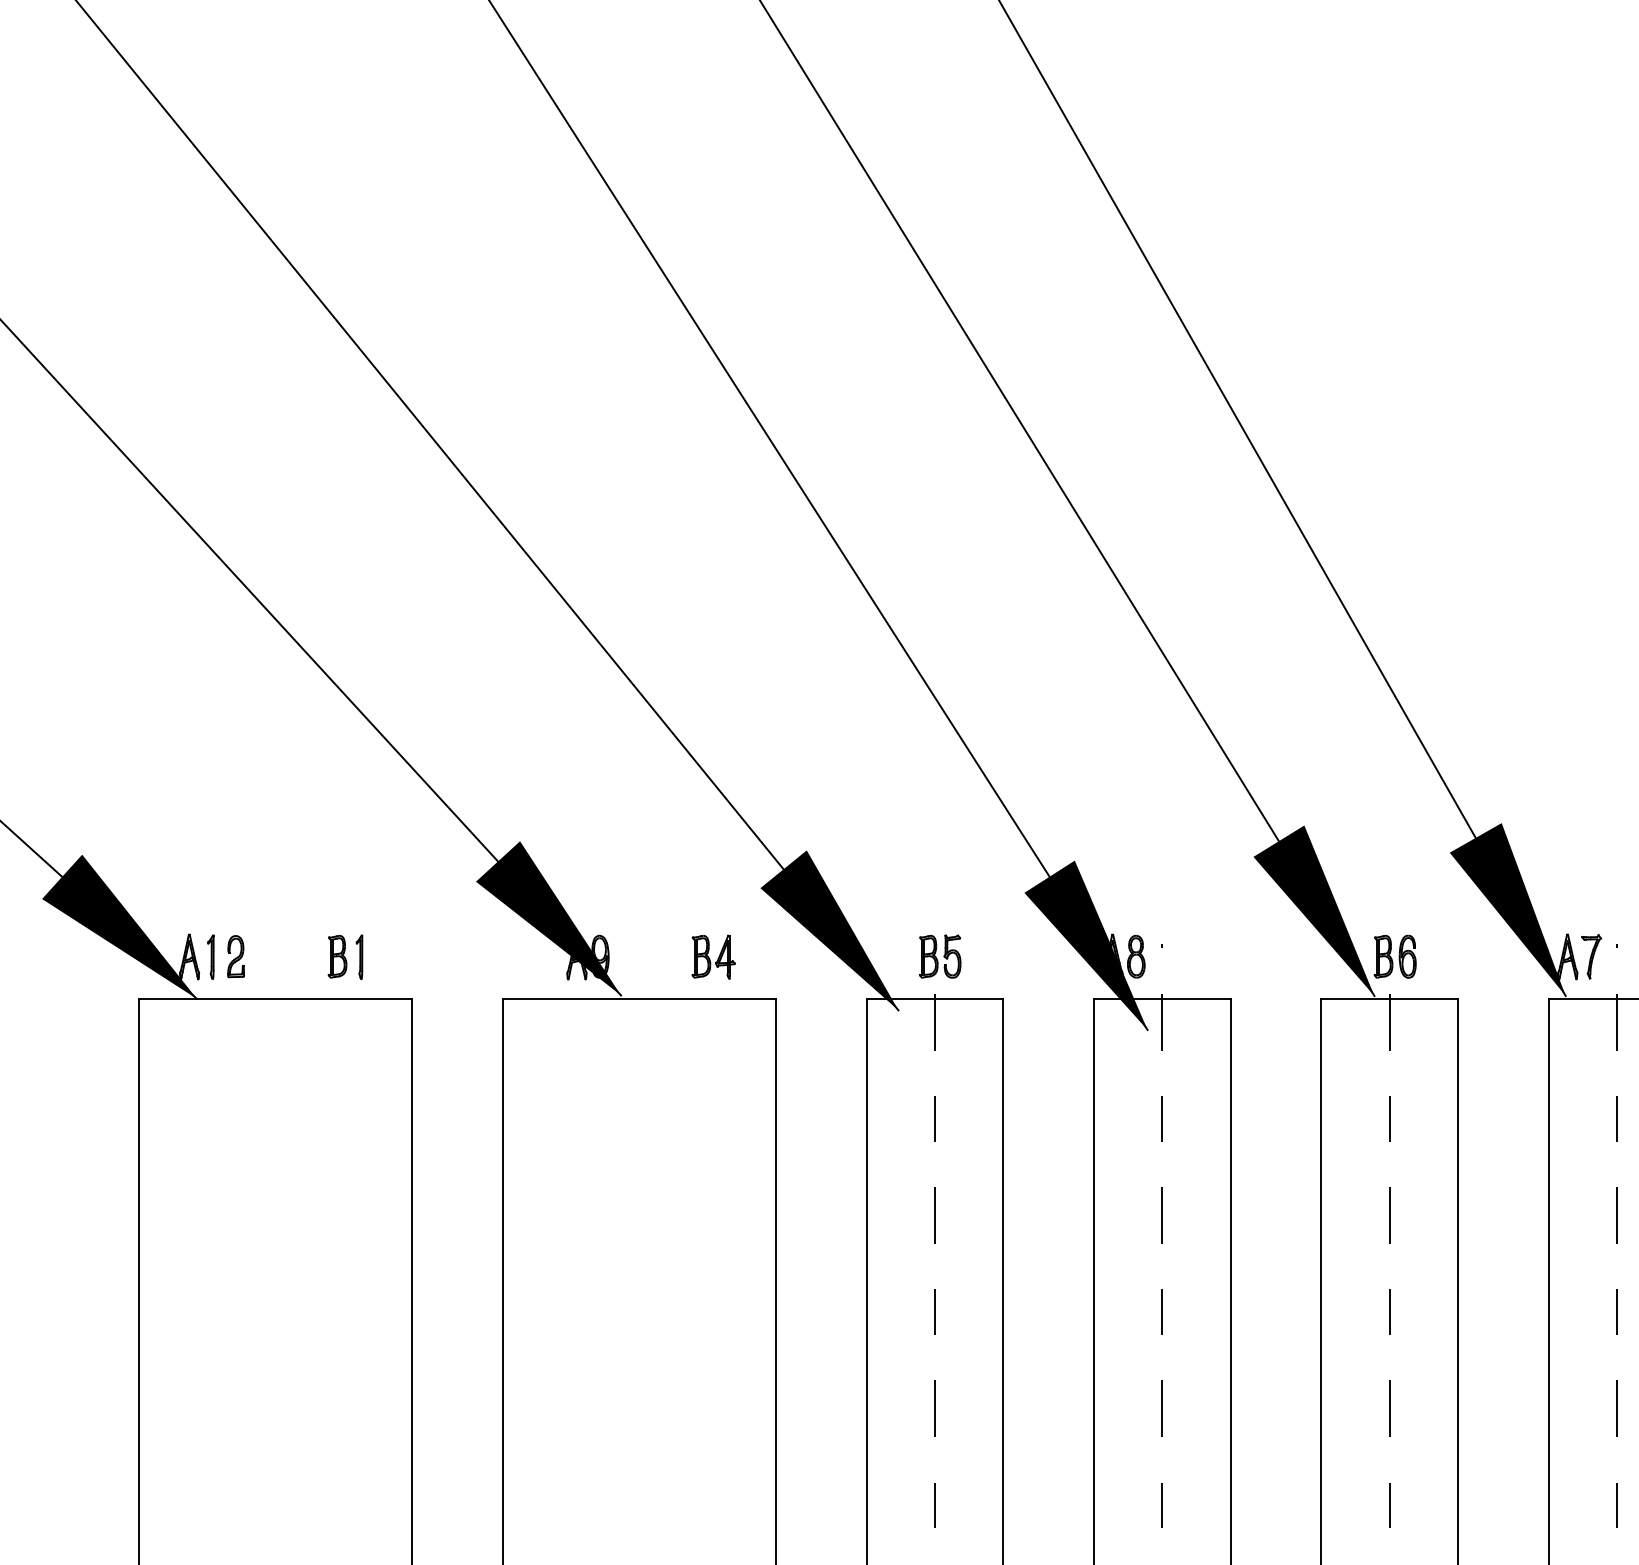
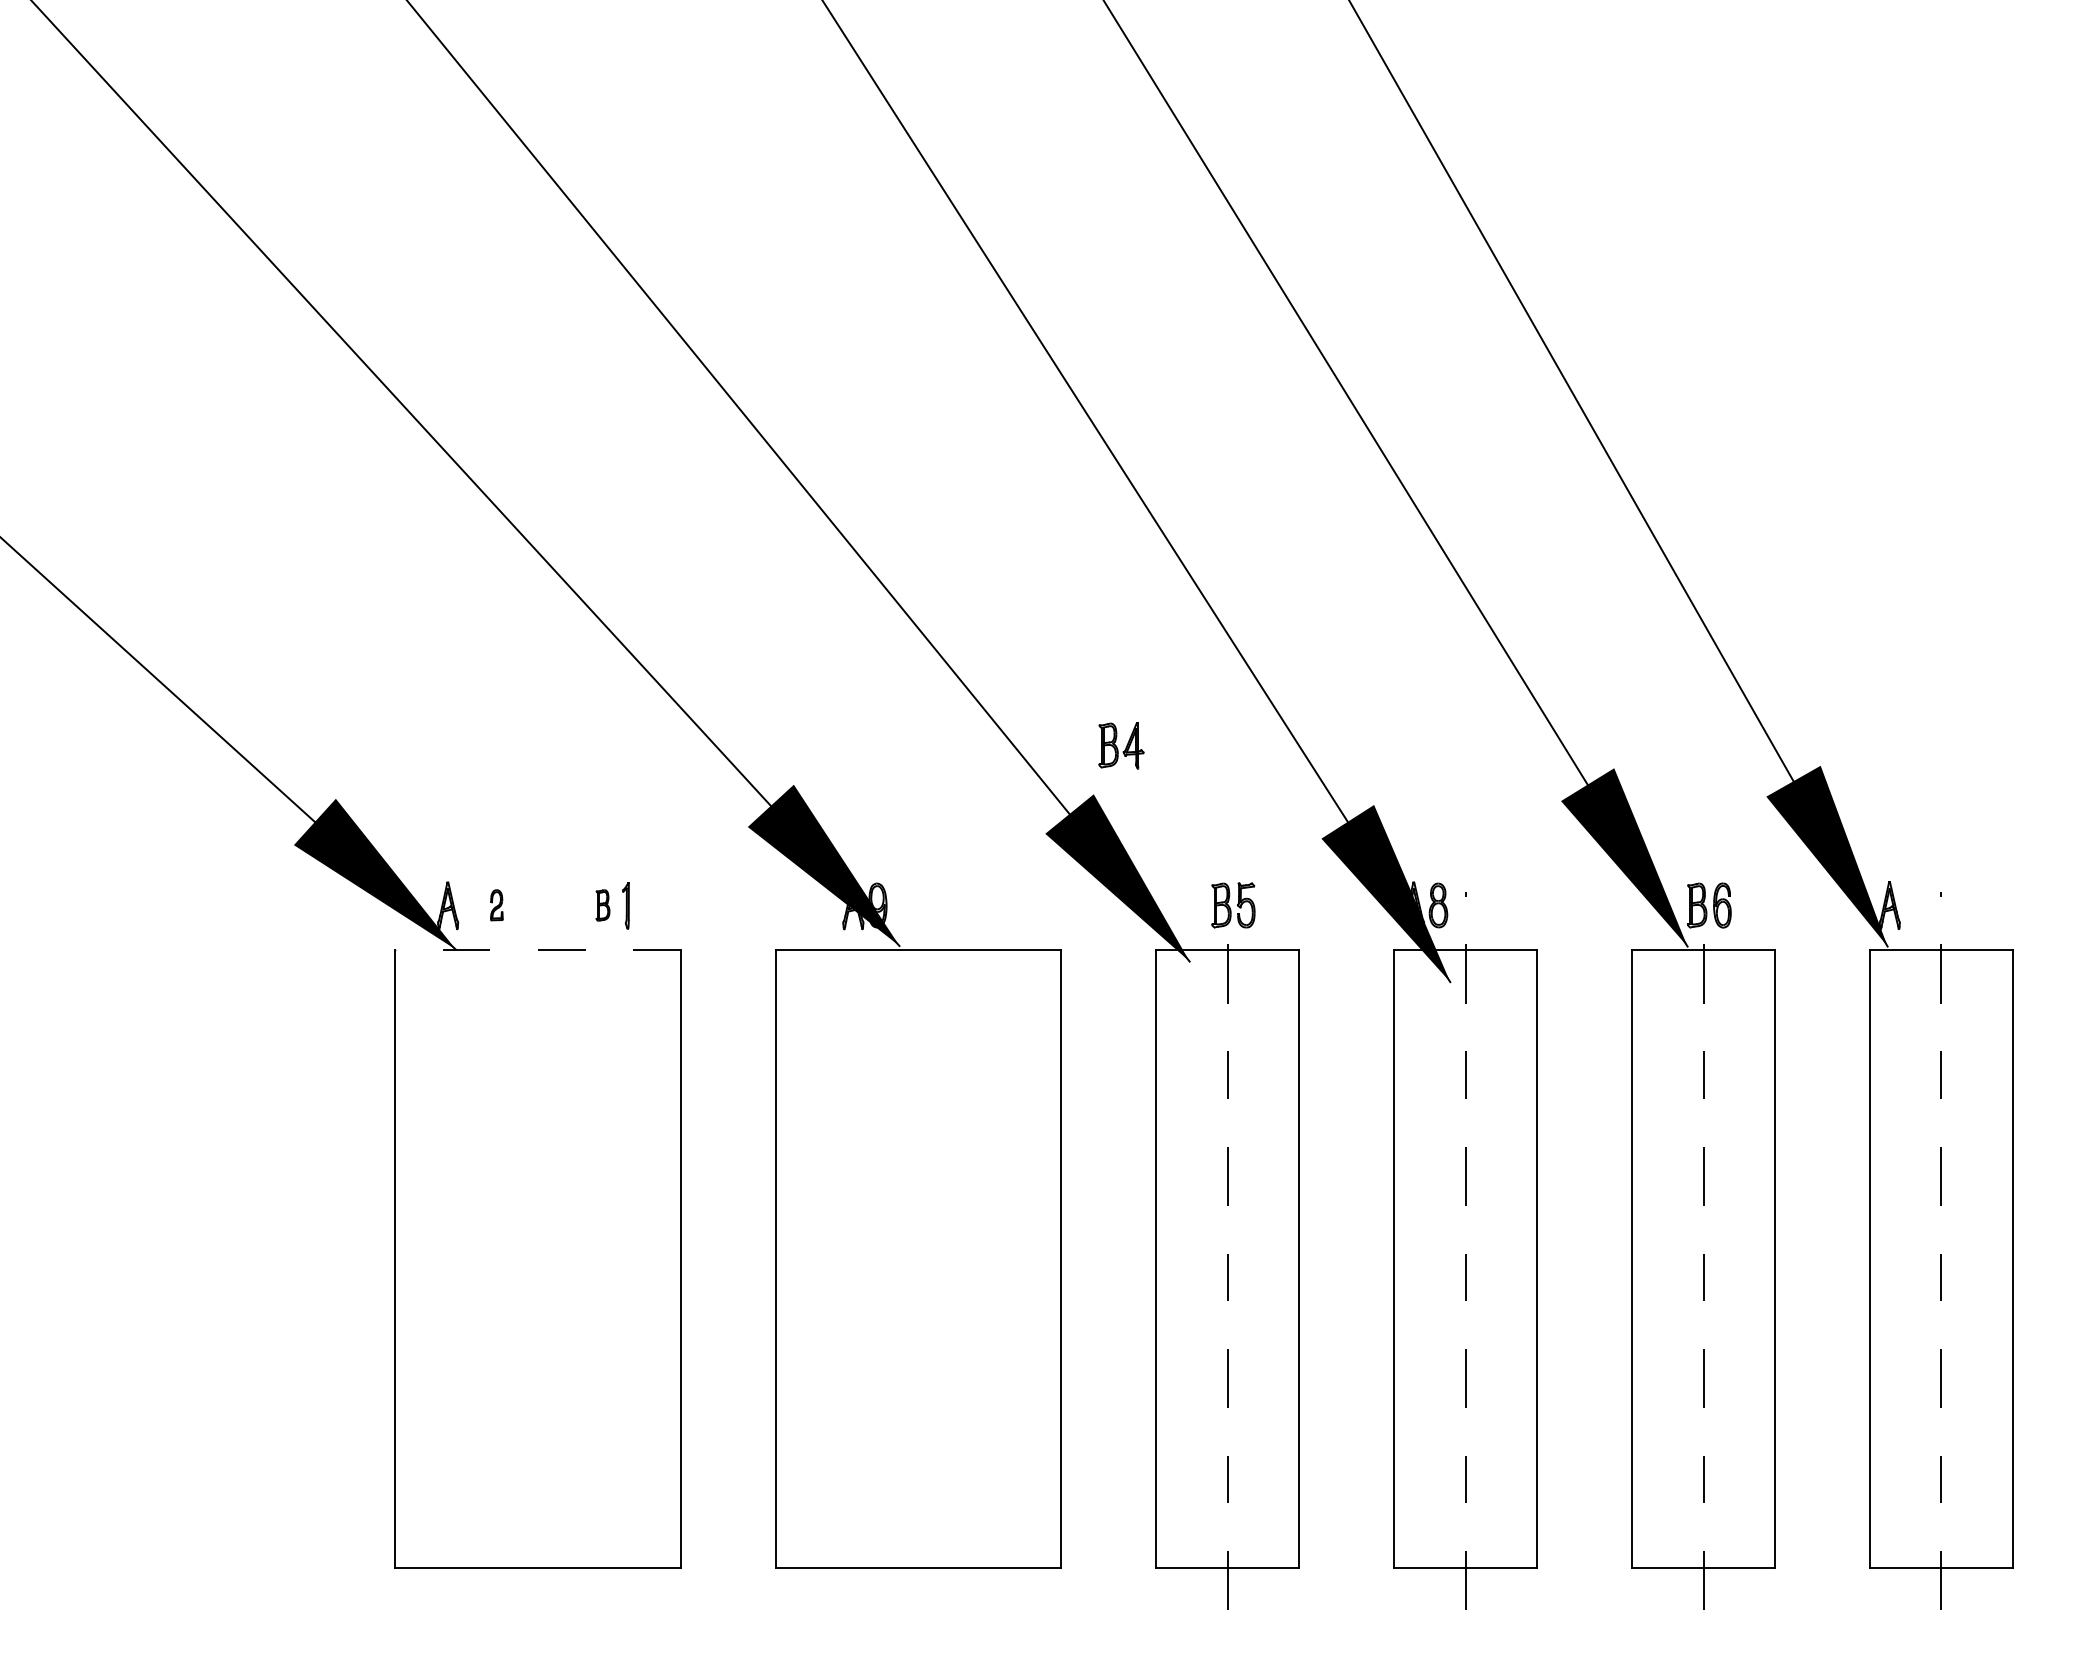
part: (235, 955) -> (496, 904), size x0.7
part: (210, 956) -> (470, 905), removed
part: (337, 956) -> (602, 905), size x0.7
part: (713, 956) -> (1121, 745), moved
part: (1591, 956) -> (1914, 905), removed
line: (274, 998) -> (537, 949), solid -> dashed

